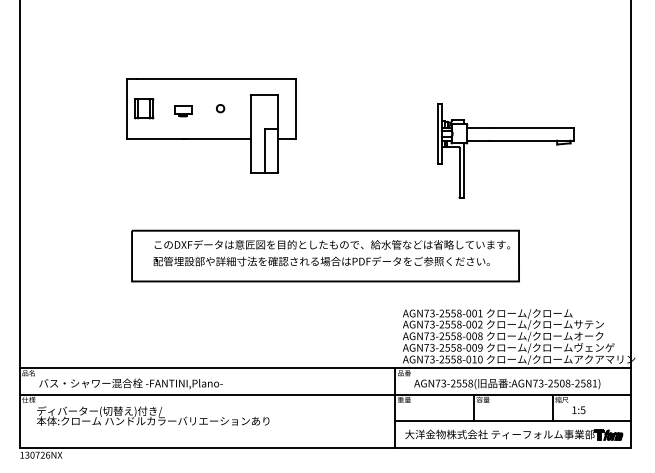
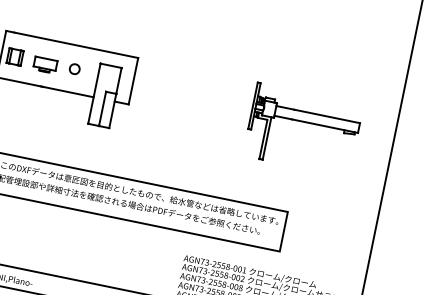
part: (220, 108) -> (74, 68), size x1.67
part: (182, 111) -> (44, 65), size x1.67
part: (505, 141) -> (304, 122), moved

